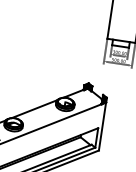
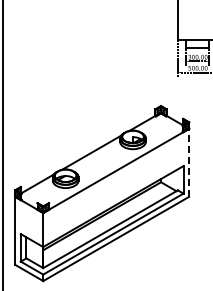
line: (102, 126) -> (189, 162), solid -> dashed

